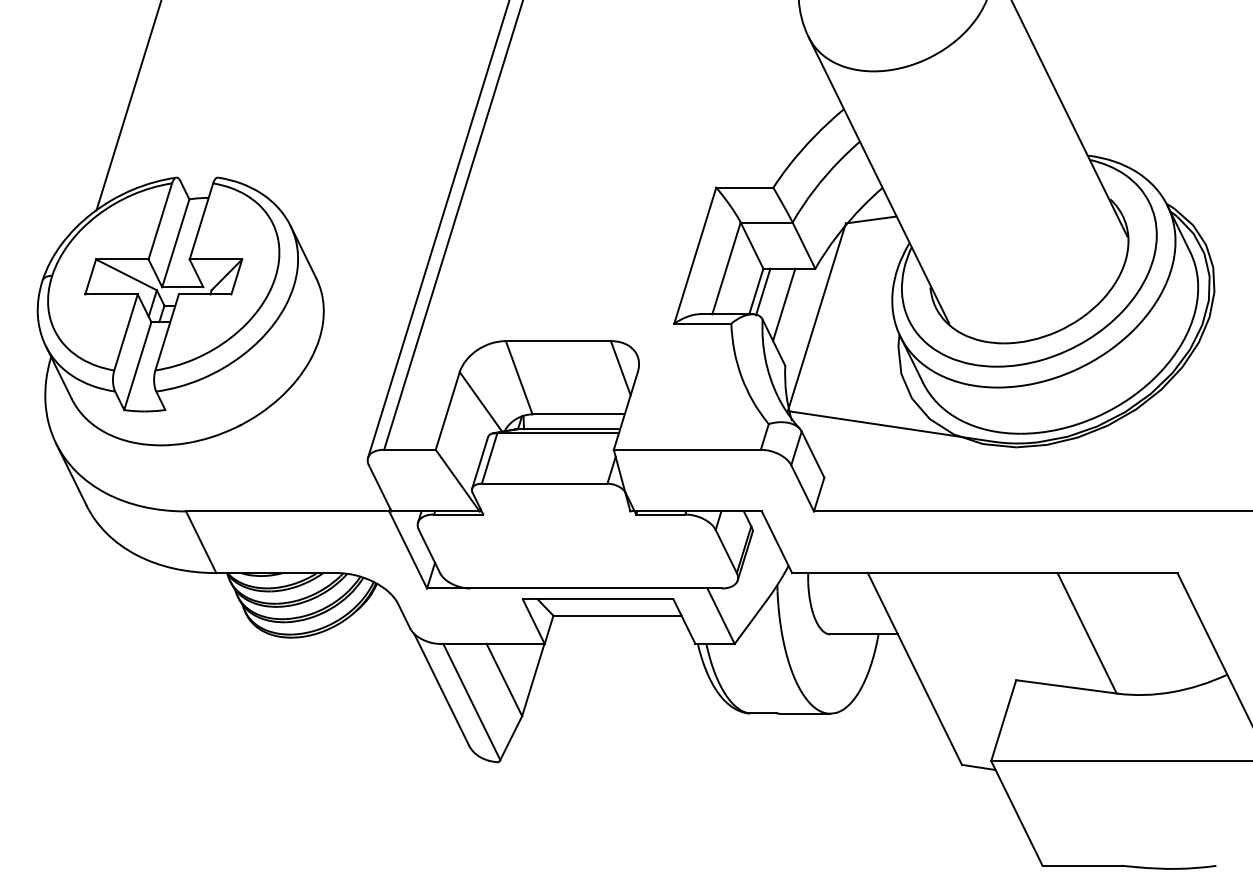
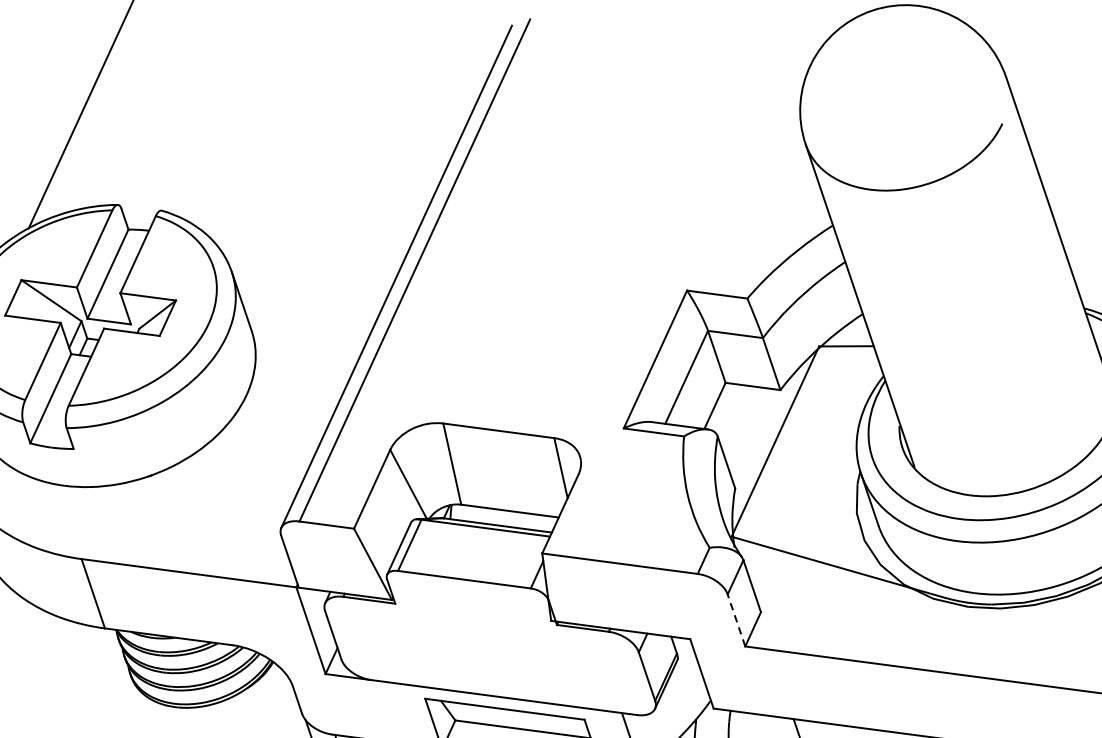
line: (763, 291) -> (722, 406), removed
line: (784, 304) -> (742, 423), removed
line: (802, 488) -> (736, 620), solid -> dashed

